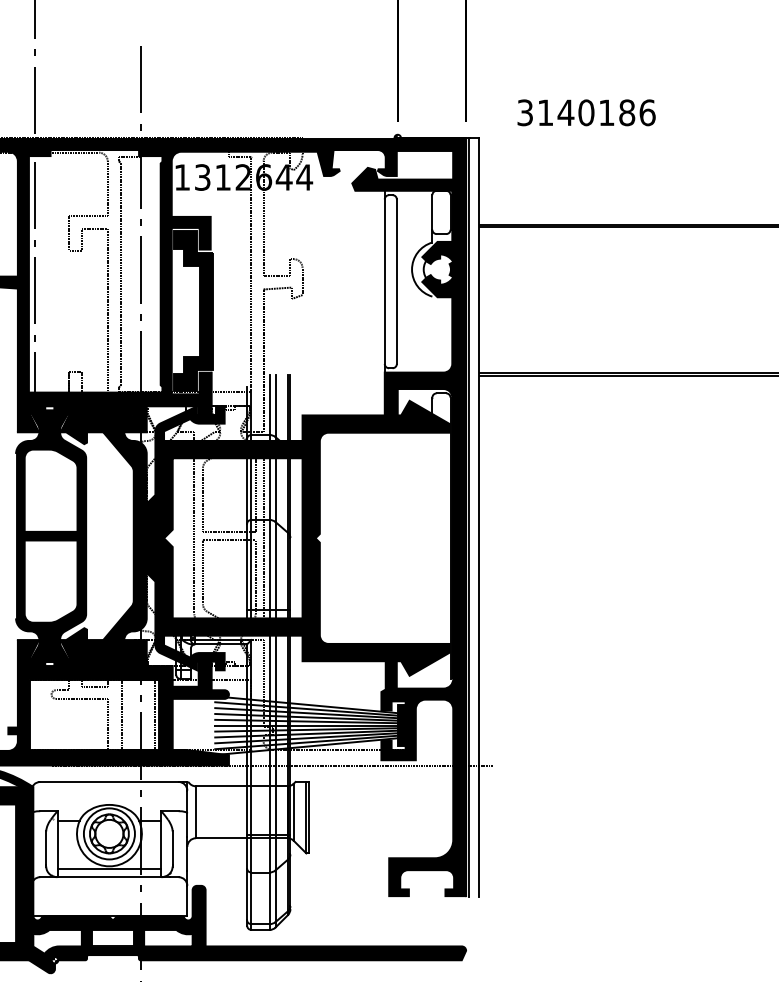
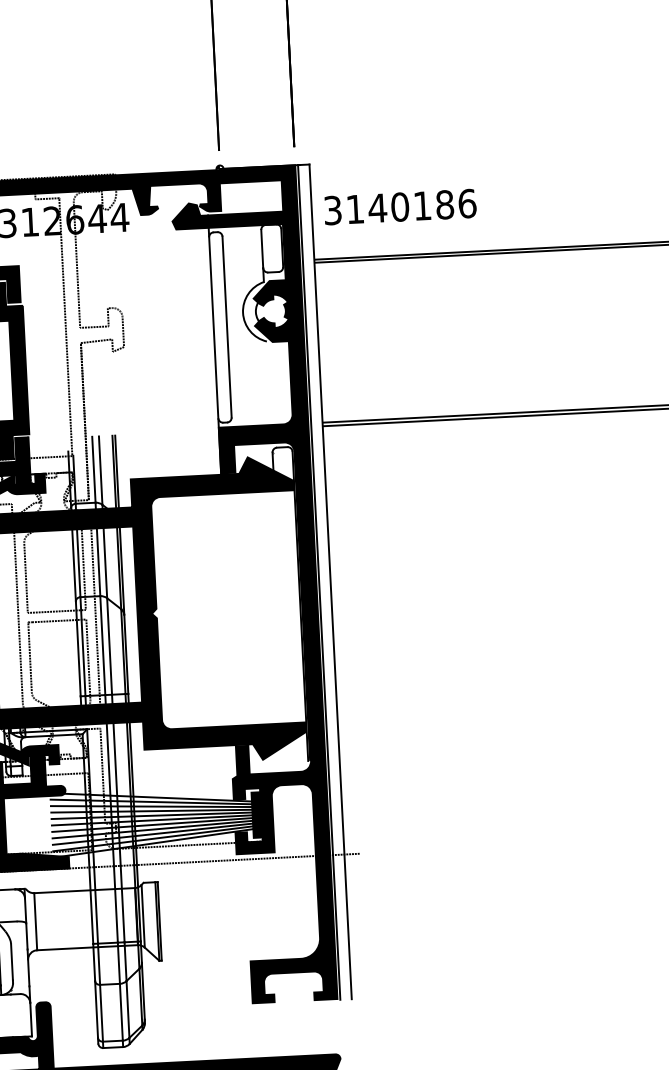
text: (586, 112) -> (400, 206), moved

